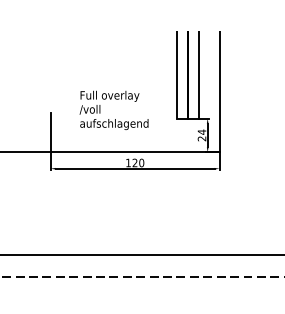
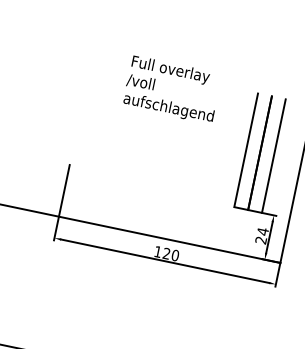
text: (113, 109) -> (171, 88), moved

